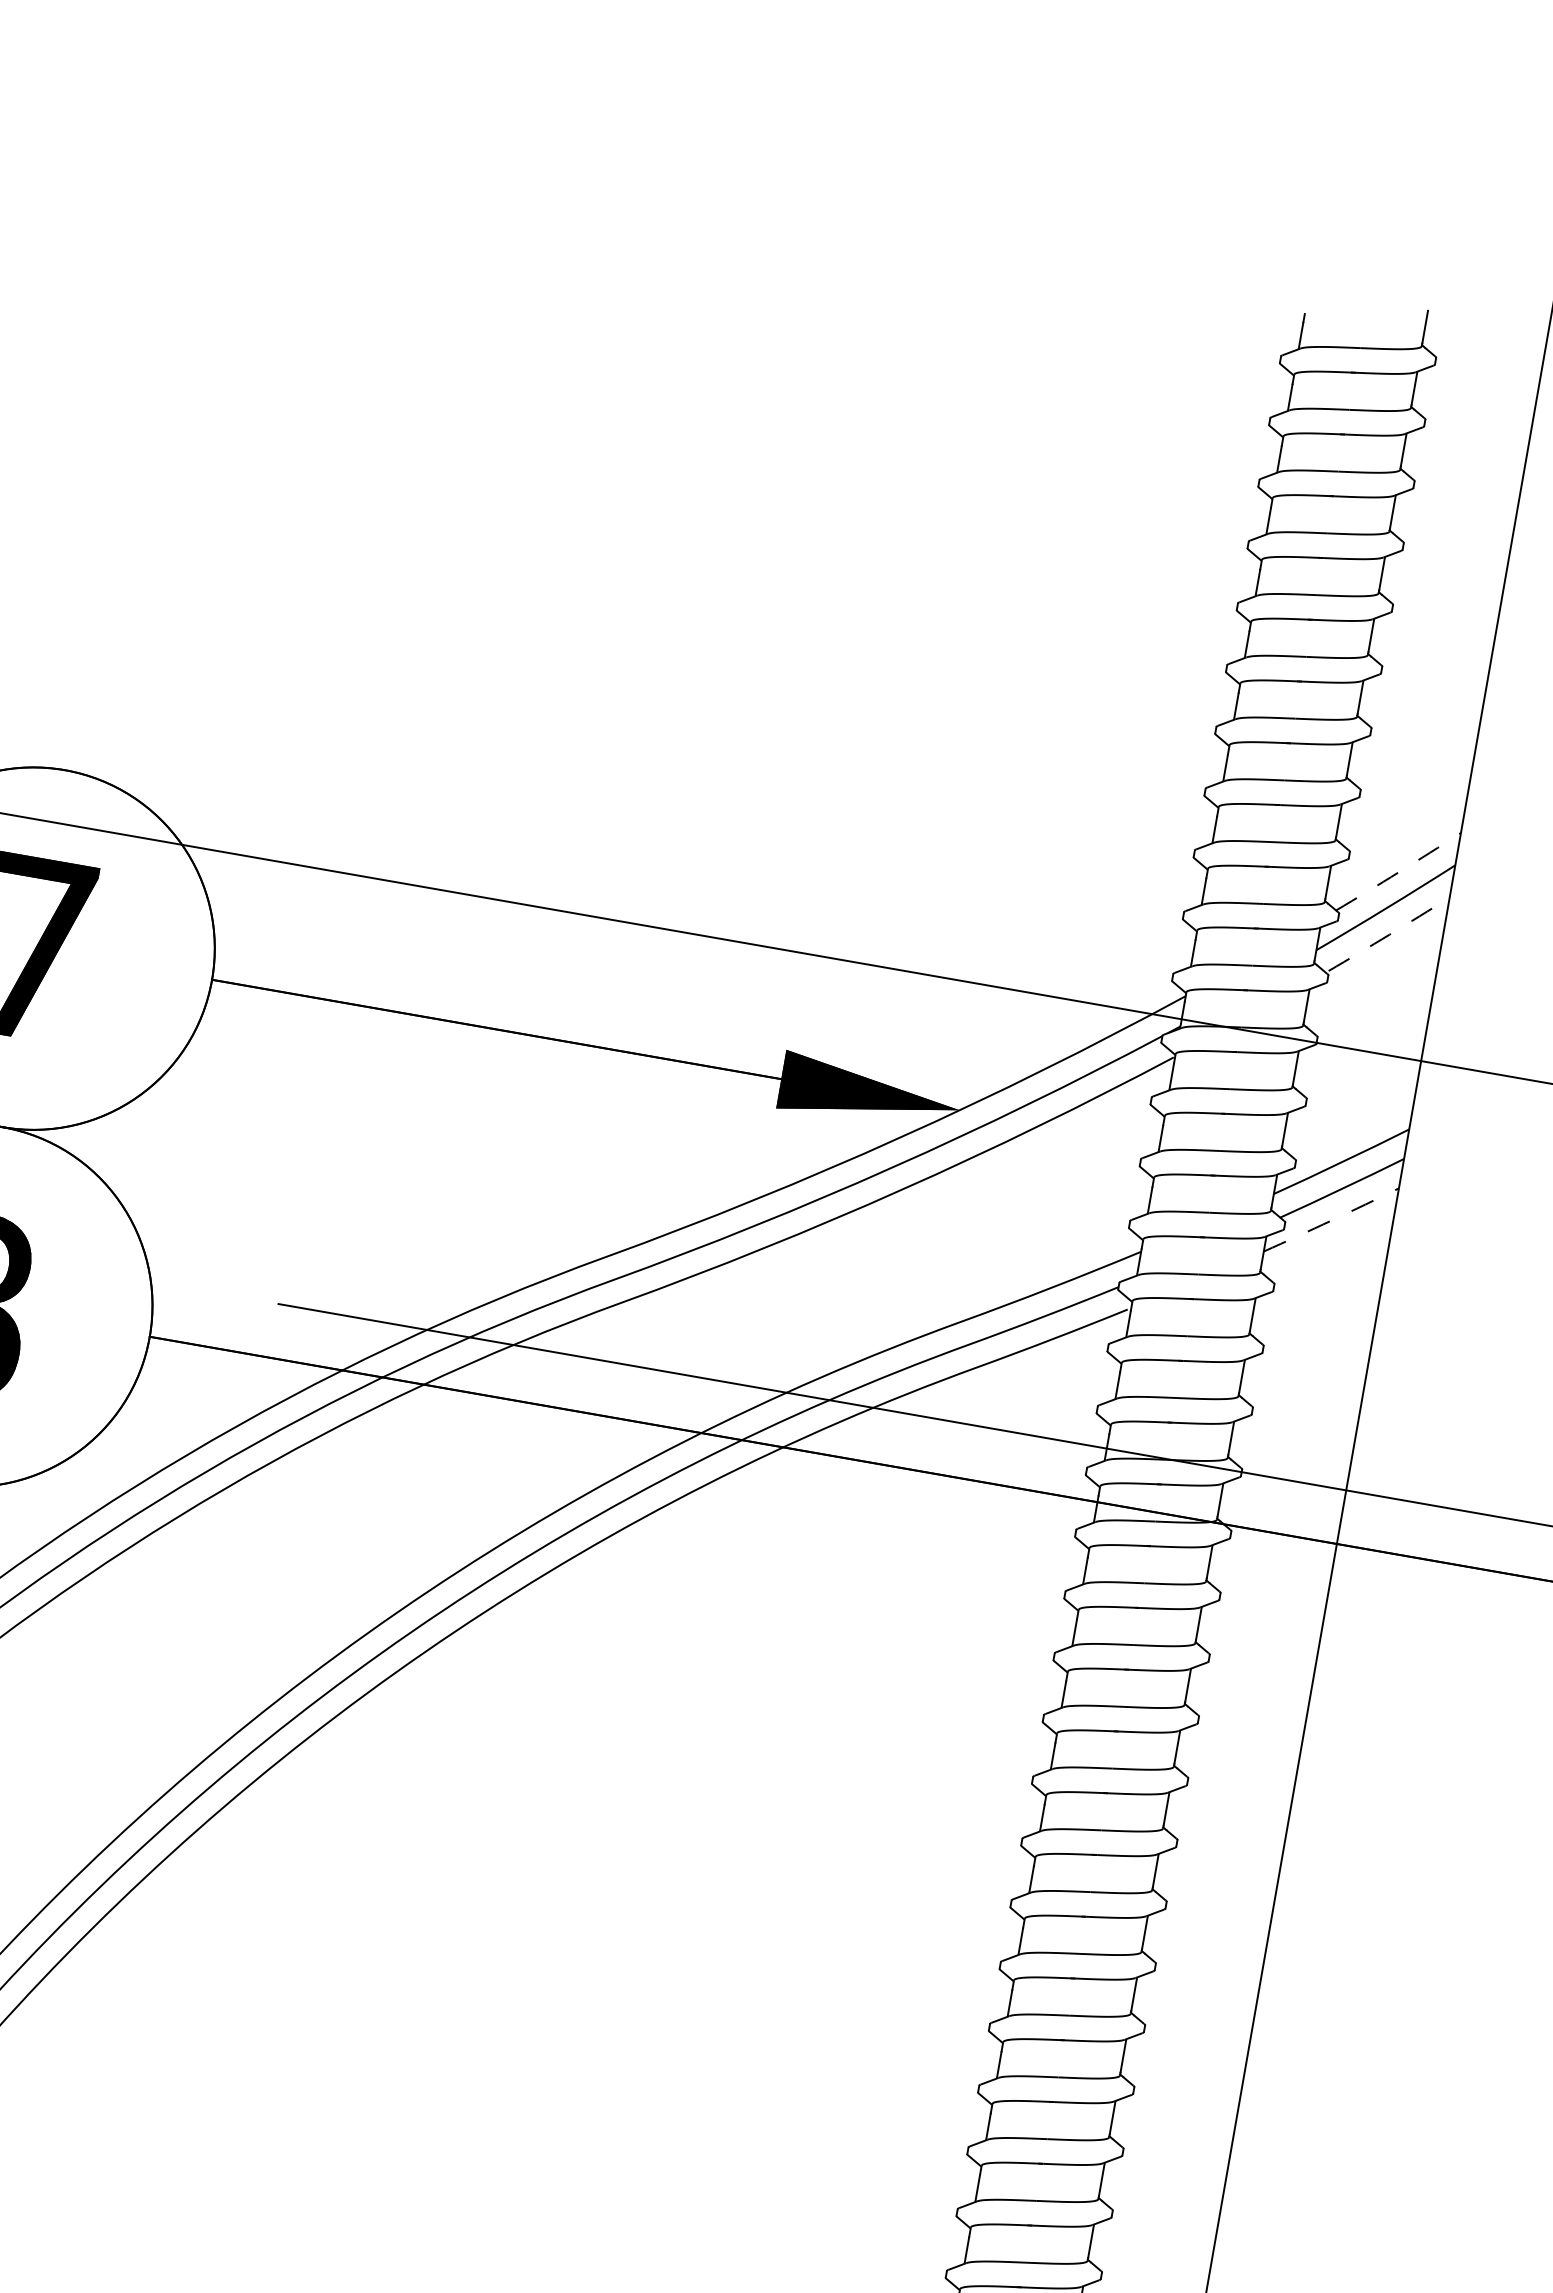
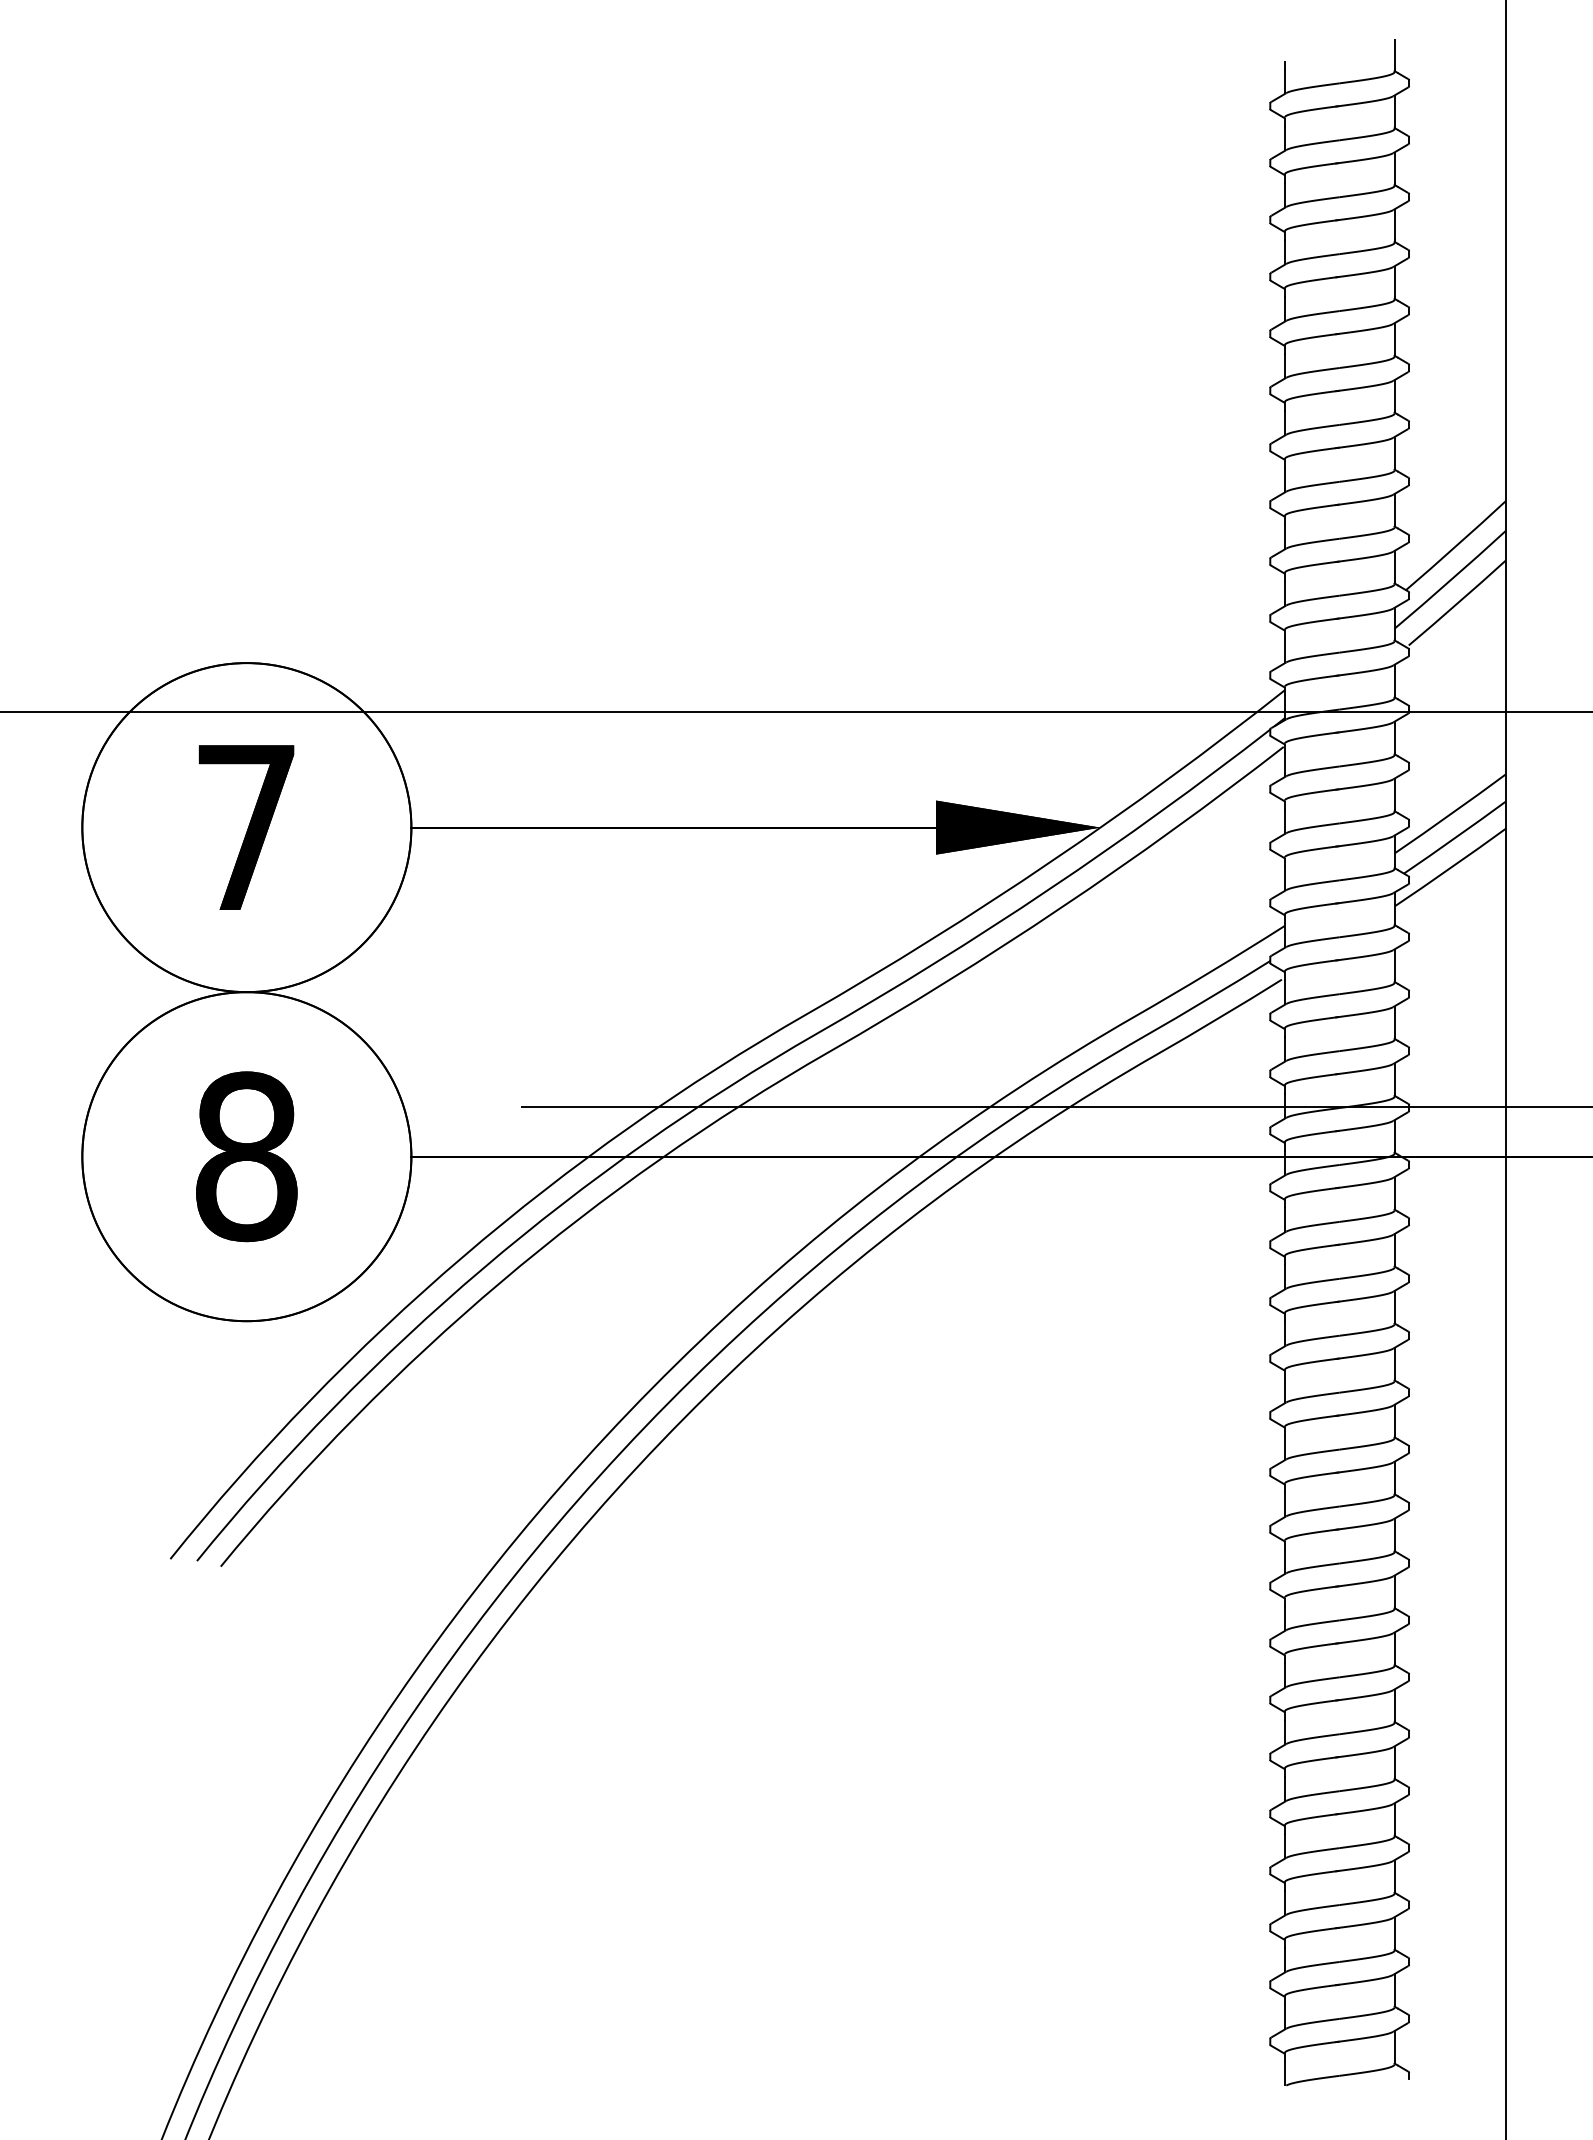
line: (1399, 872) -> (1456, 546), dashed -> solid
line: (1389, 934) -> (1457, 603), dashed -> solid
line: (1331, 1220) -> (1450, 868), dashed -> solid

